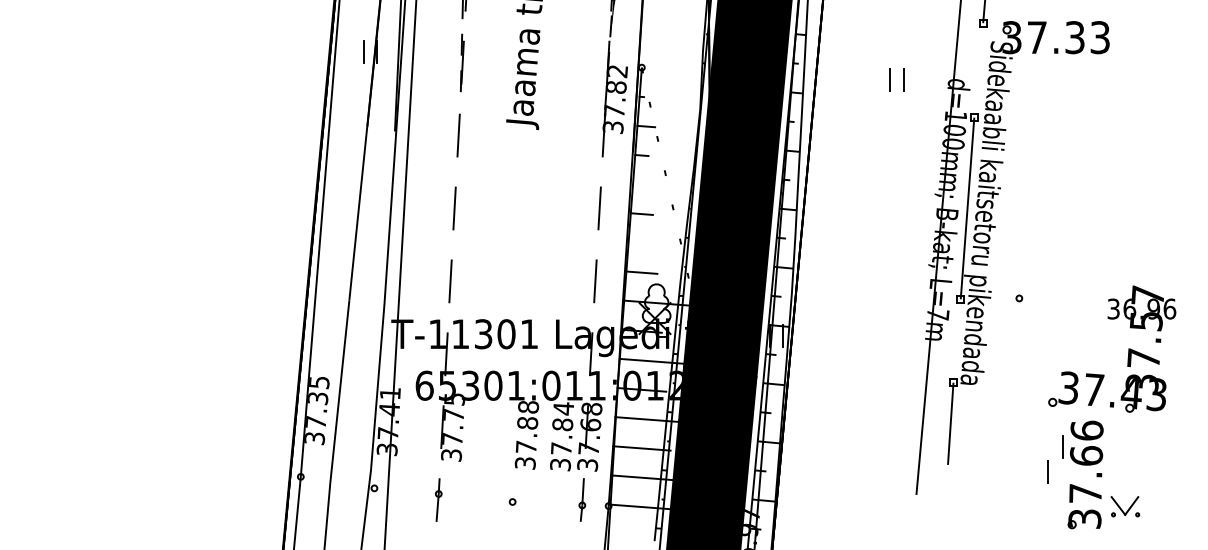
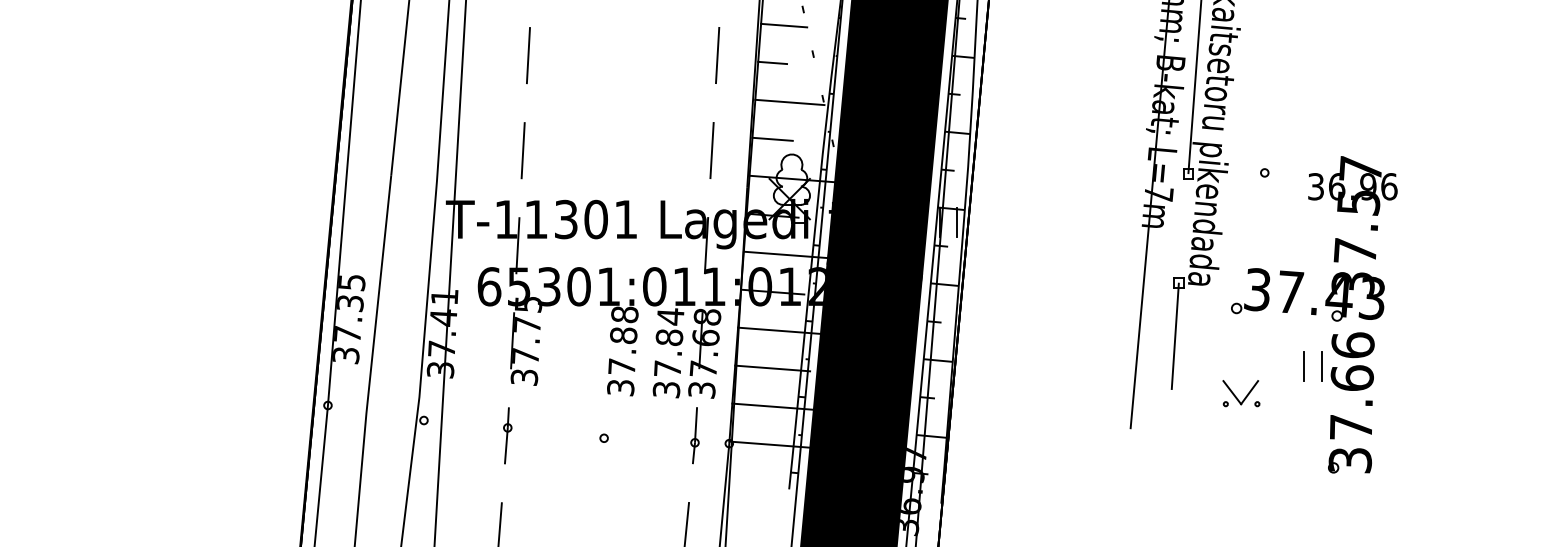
line: (650, 185) -> (783, 25), added
line: (654, 244) -> (789, 102), added
part: (1128, 348) -> (1335, 238), moved
line: (1047, 471) -> (1304, 365), moved
part: (1125, 506) -> (1241, 393), moved

